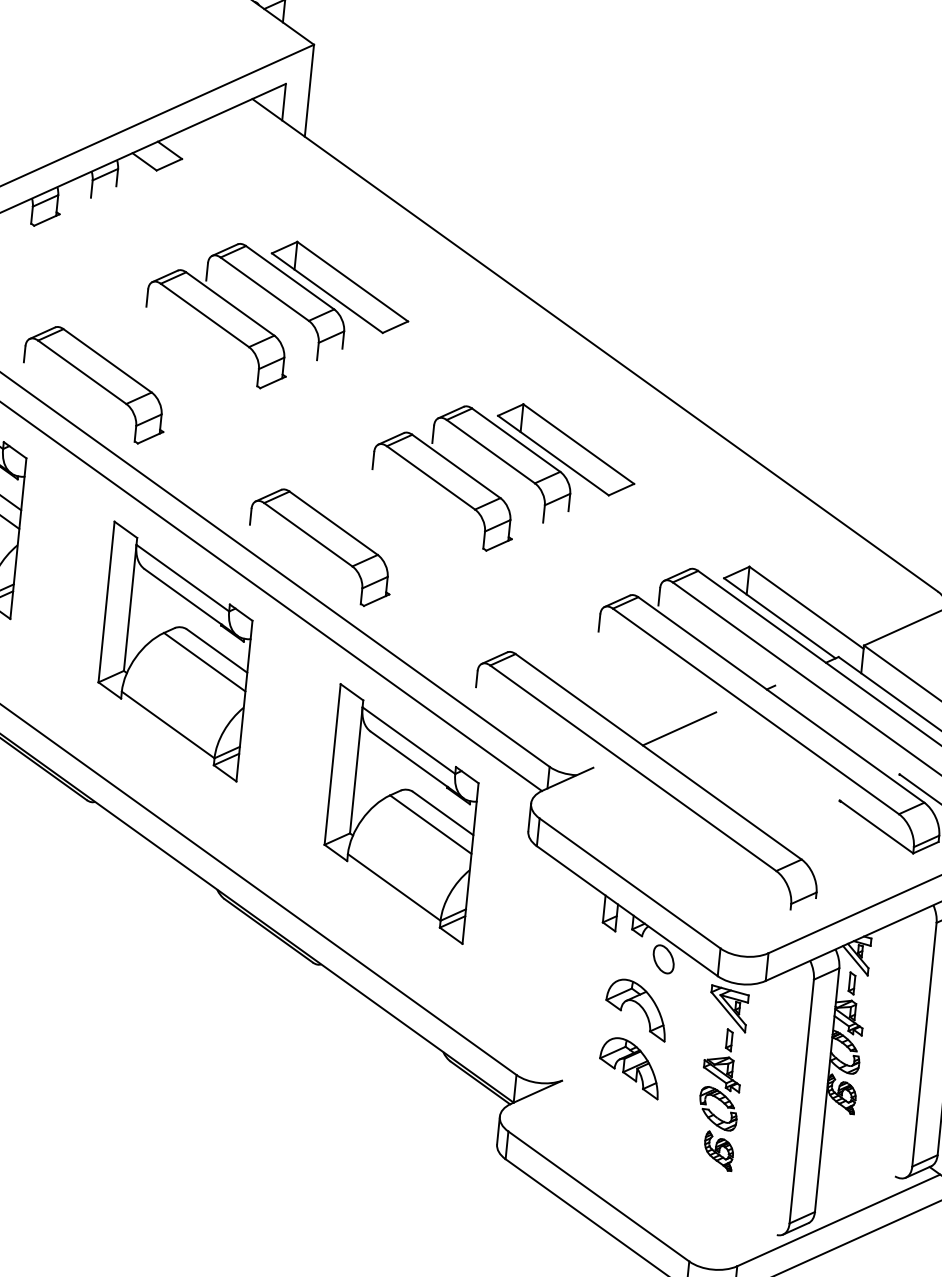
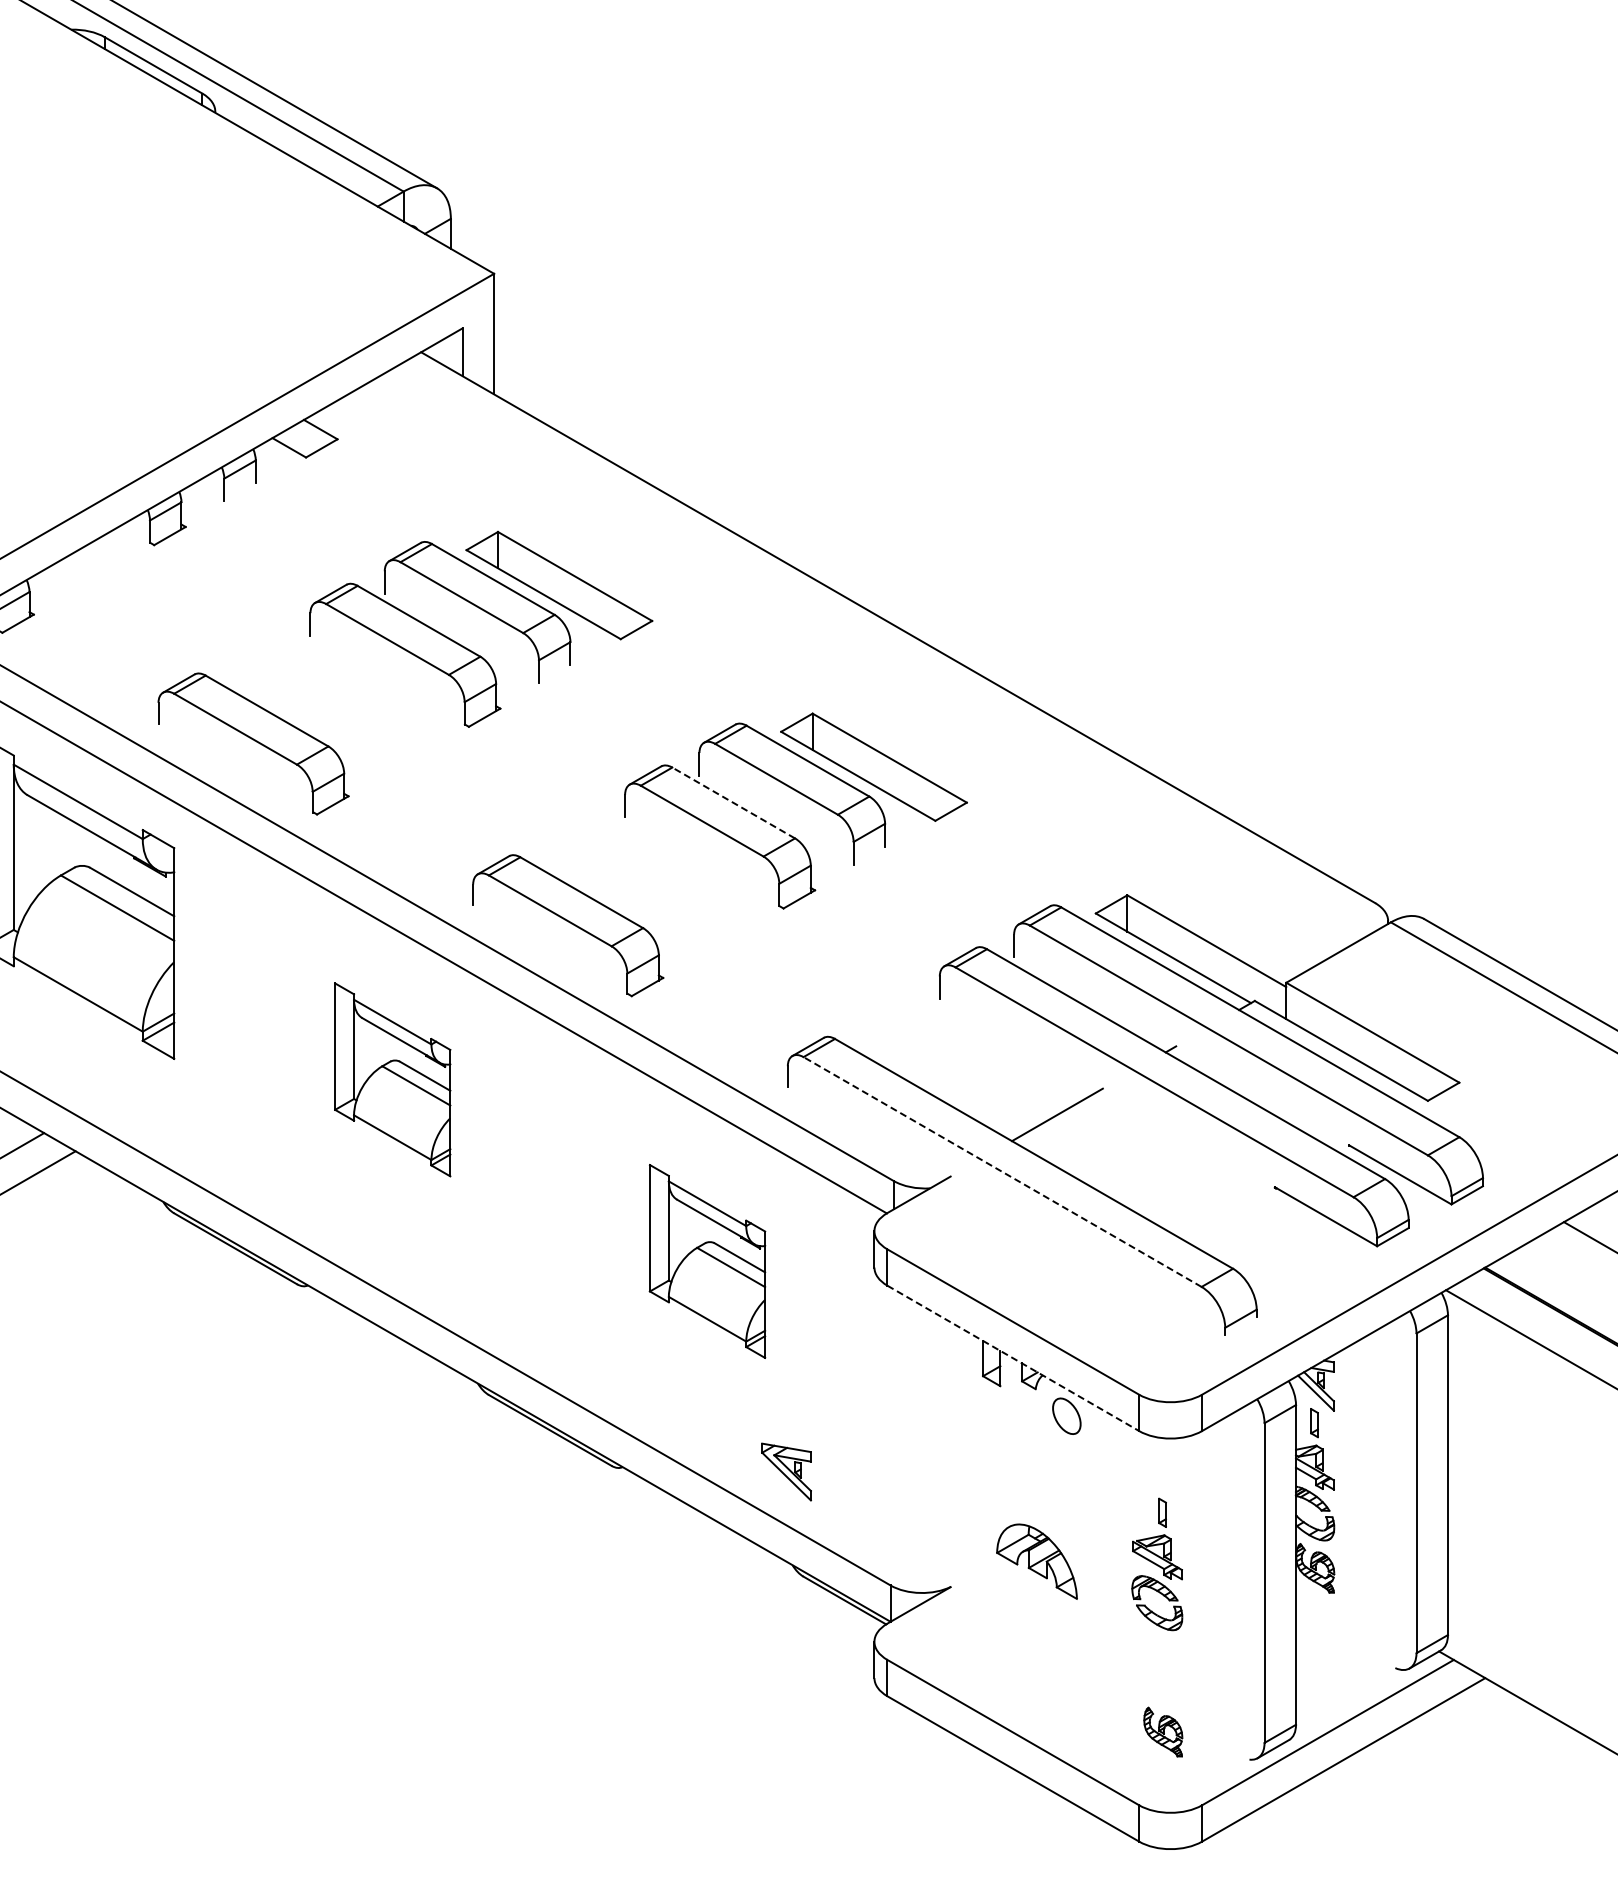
line: (456, 466) -> (733, 803), solid -> dashed
part: (175, 651) -> (392, 1079), size x0.6
line: (633, 768) -> (1002, 1172), solid -> dashed
part: (401, 814) -> (707, 1261), size x0.6
line: (627, 911) -> (1013, 1358), solid -> dashed
part: (640, 1006) -> (1042, 1480), removed
part: (728, 1008) -> (786, 1471), moved
part: (719, 1150) -> (1163, 1731), moved

